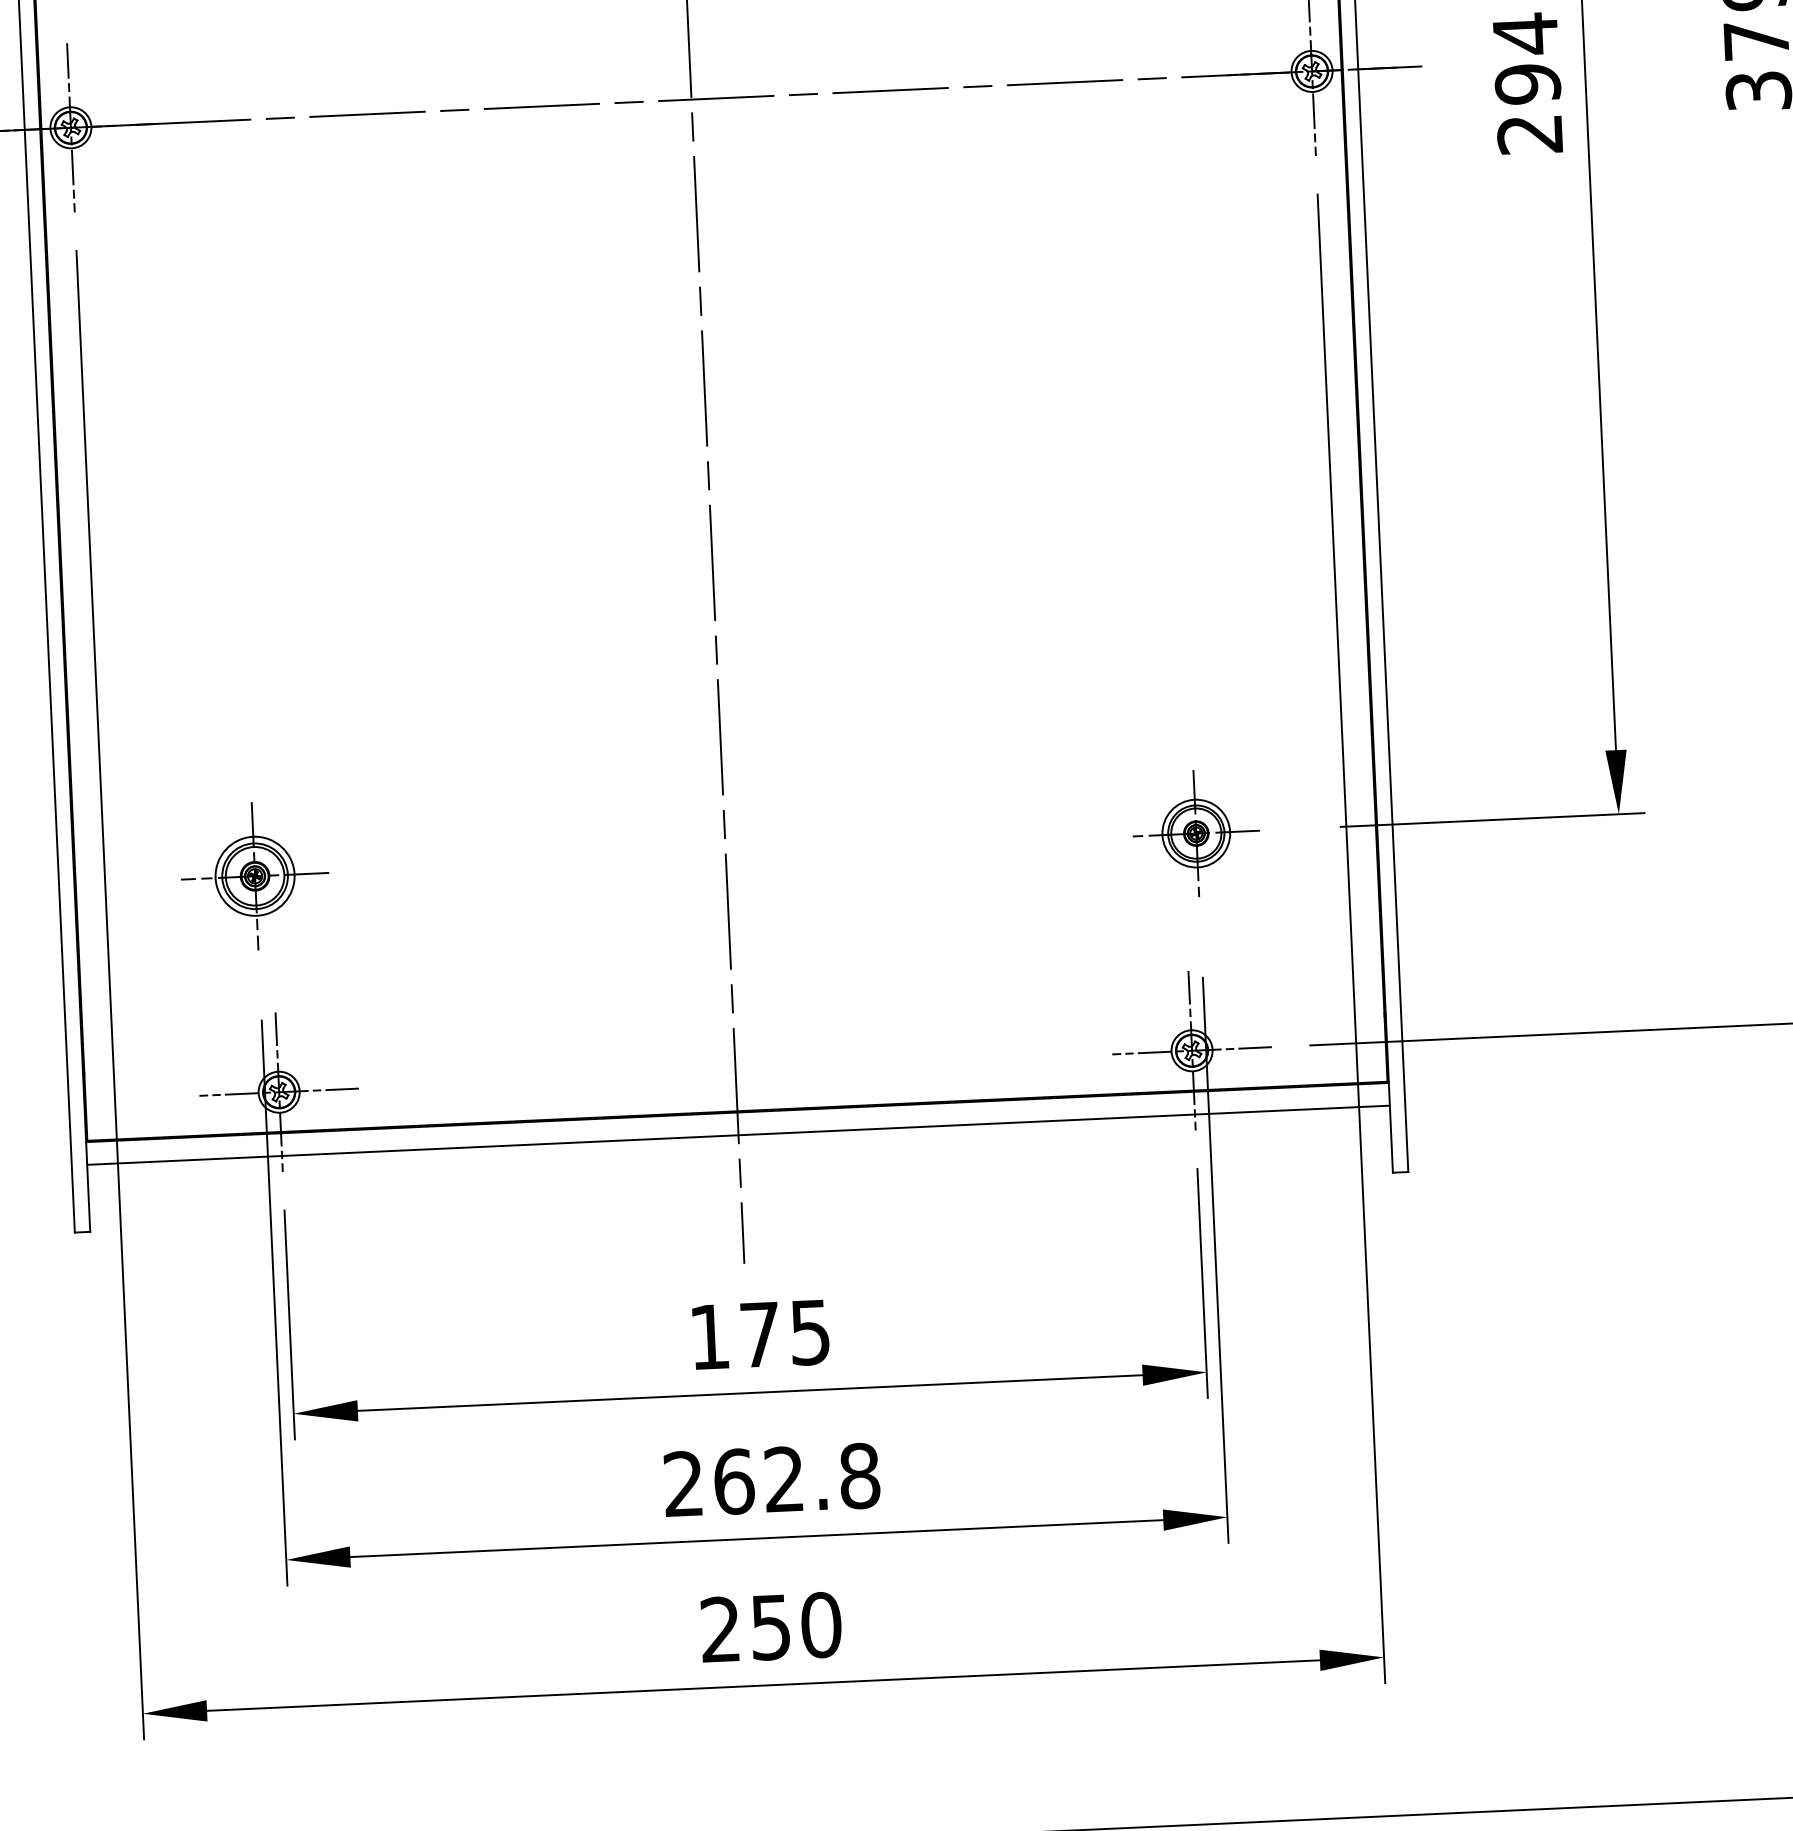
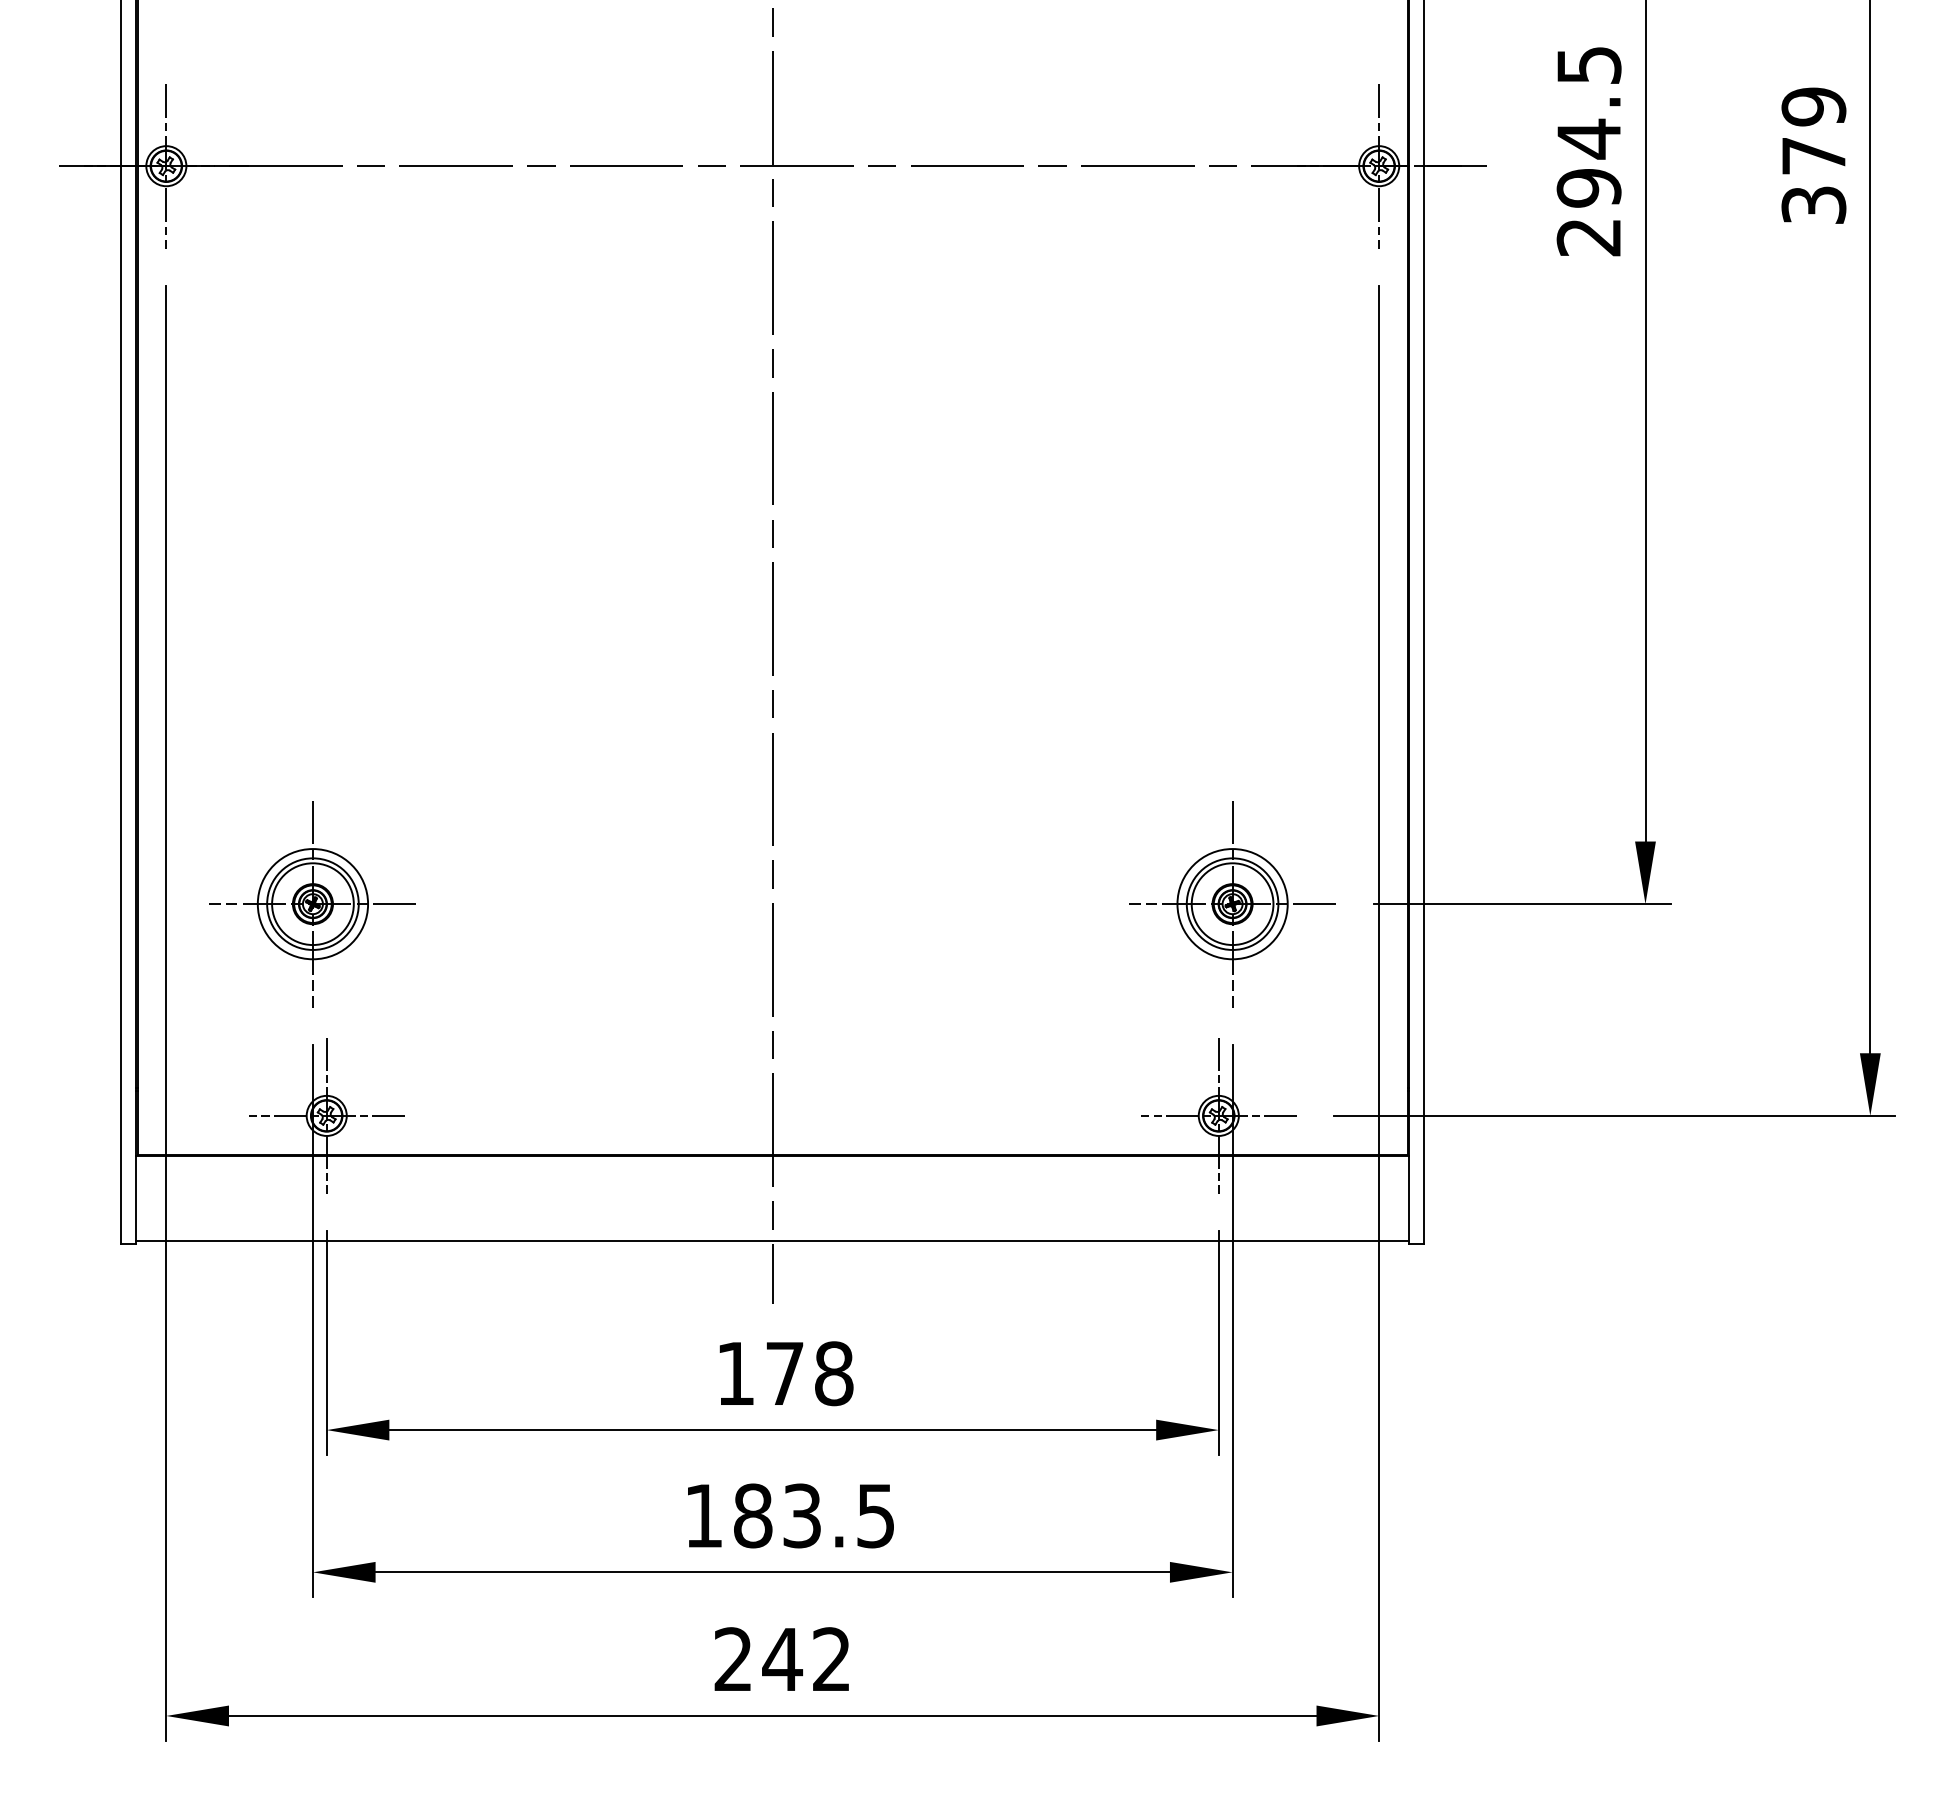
part: (1196, 833) -> (1232, 904), size x1.67
part: (254, 876) -> (312, 904), size x1.43
line: (738, 1135) -> (772, 1241), moved
text: (810, 1332) -> (834, 1373), 175 -> 178
text: (772, 1479) -> (790, 1515), 262.8 -> 183.5
text: (795, 1626) -> (806, 1659), 250 -> 242

